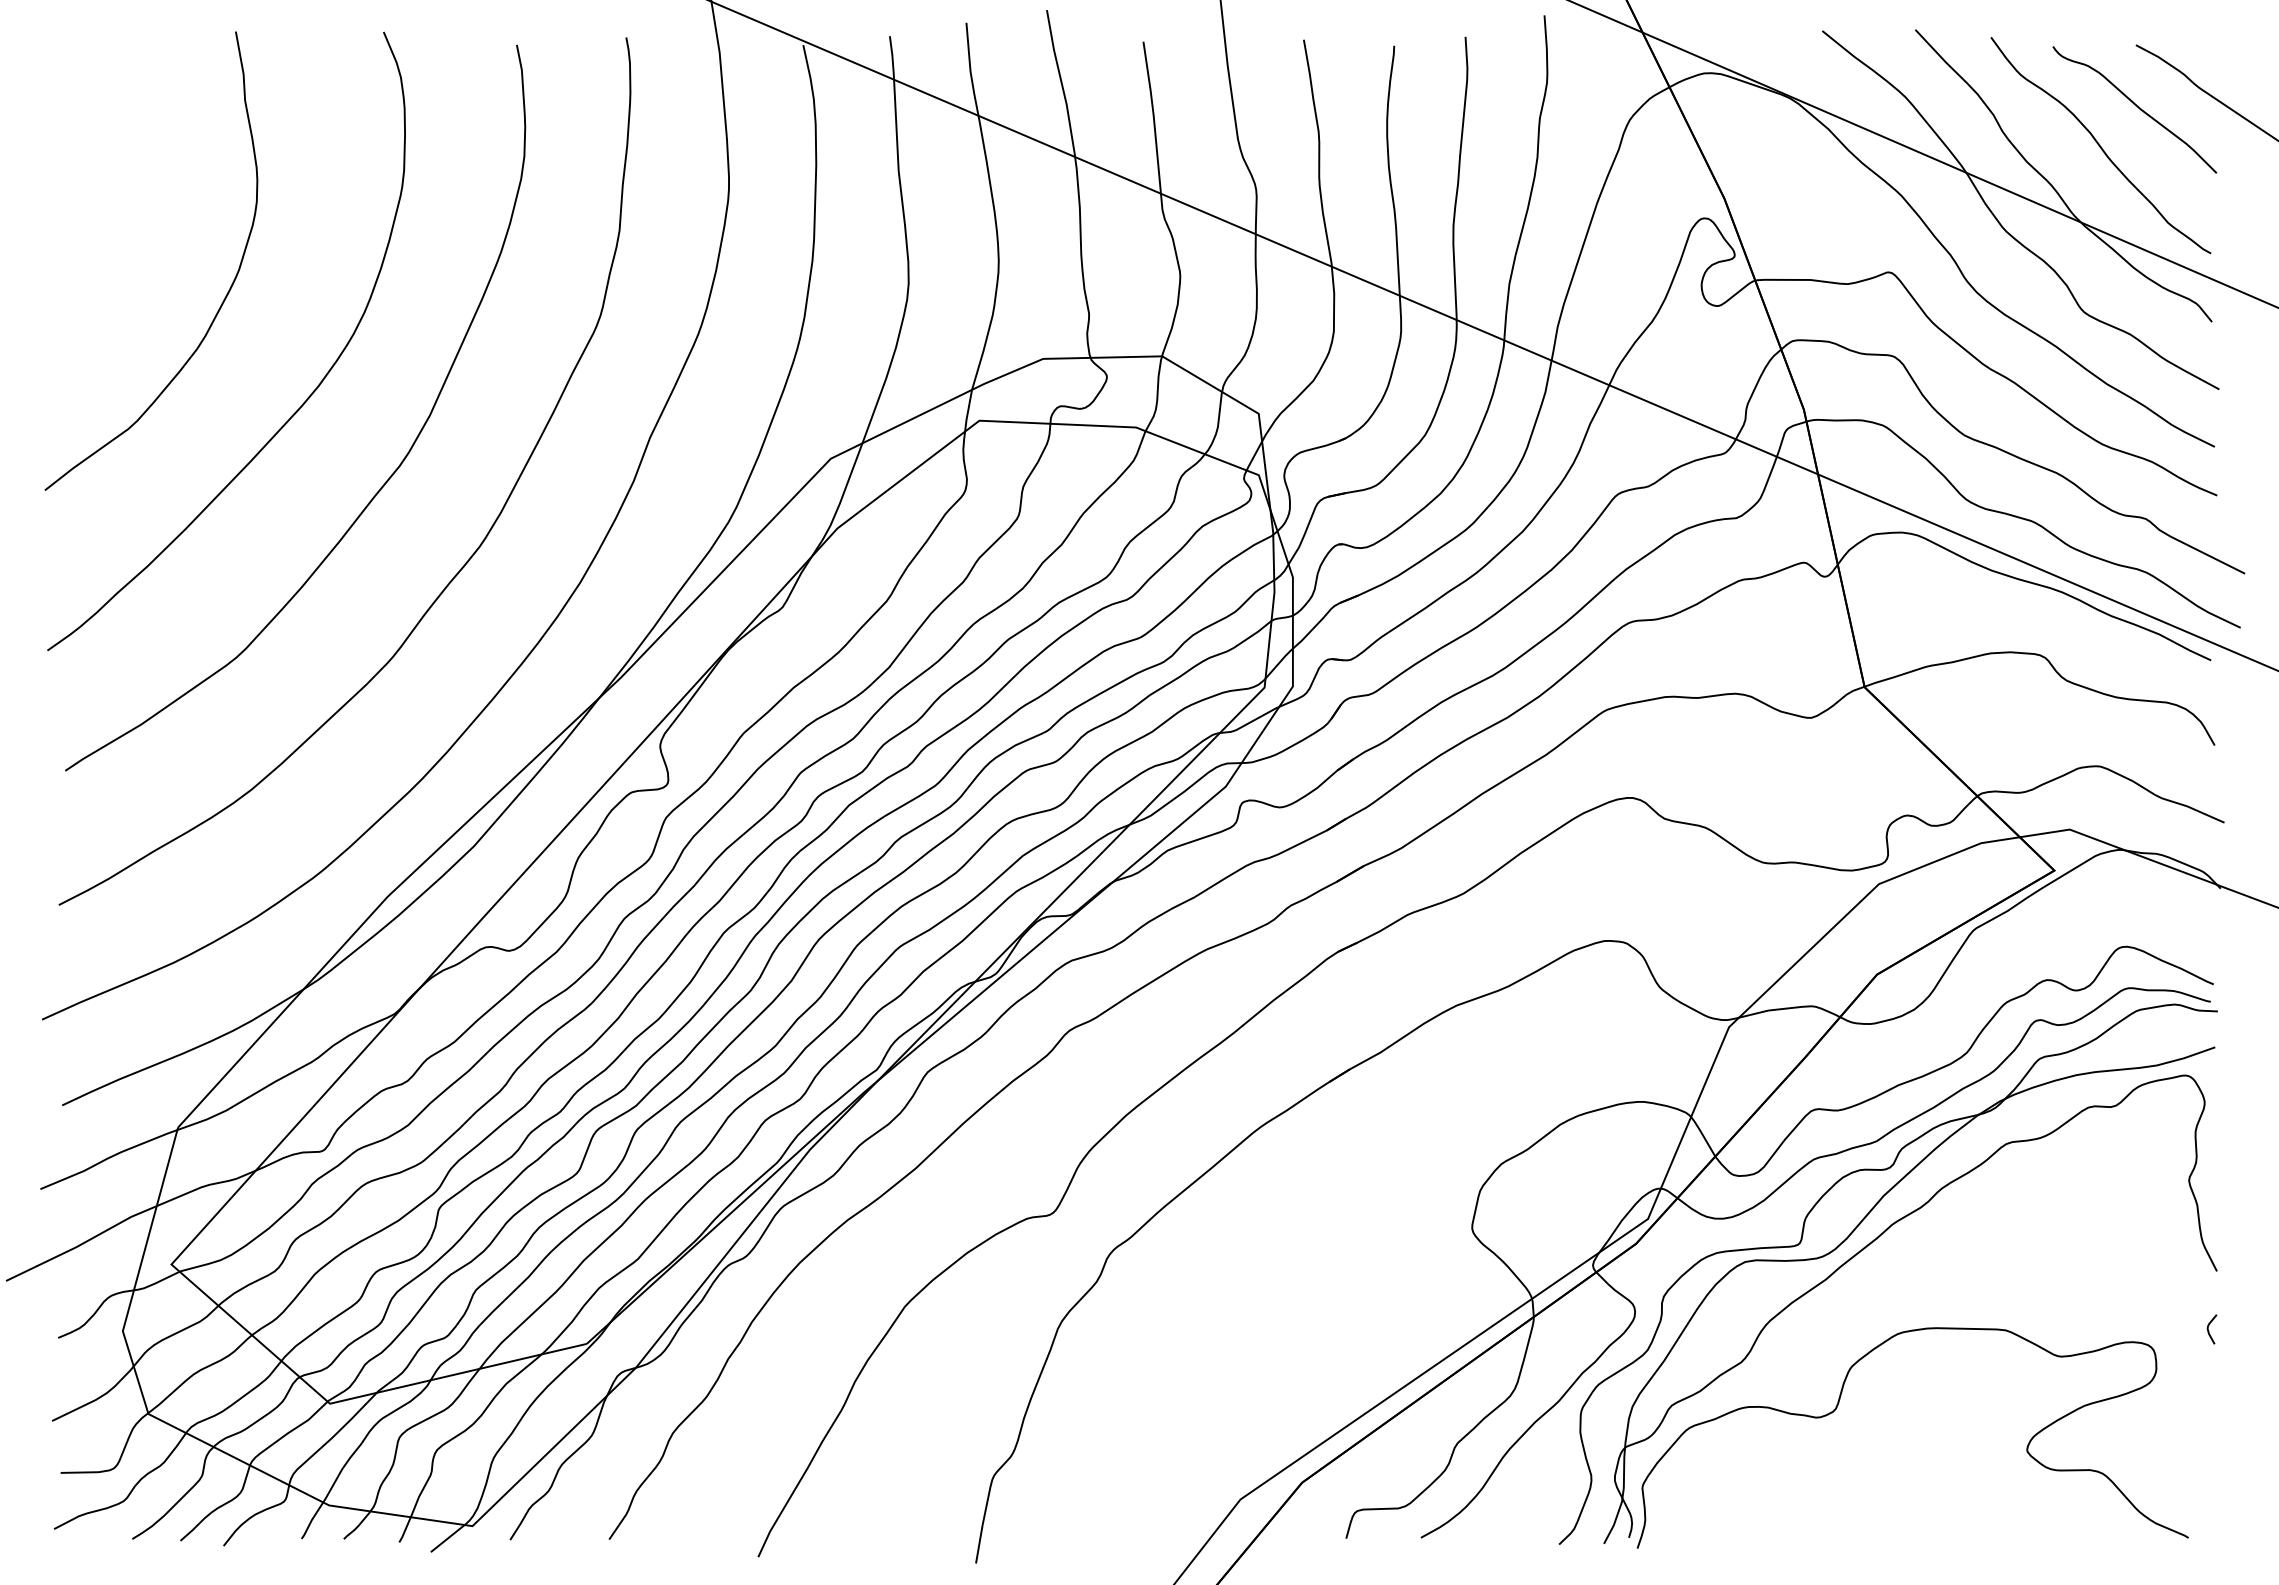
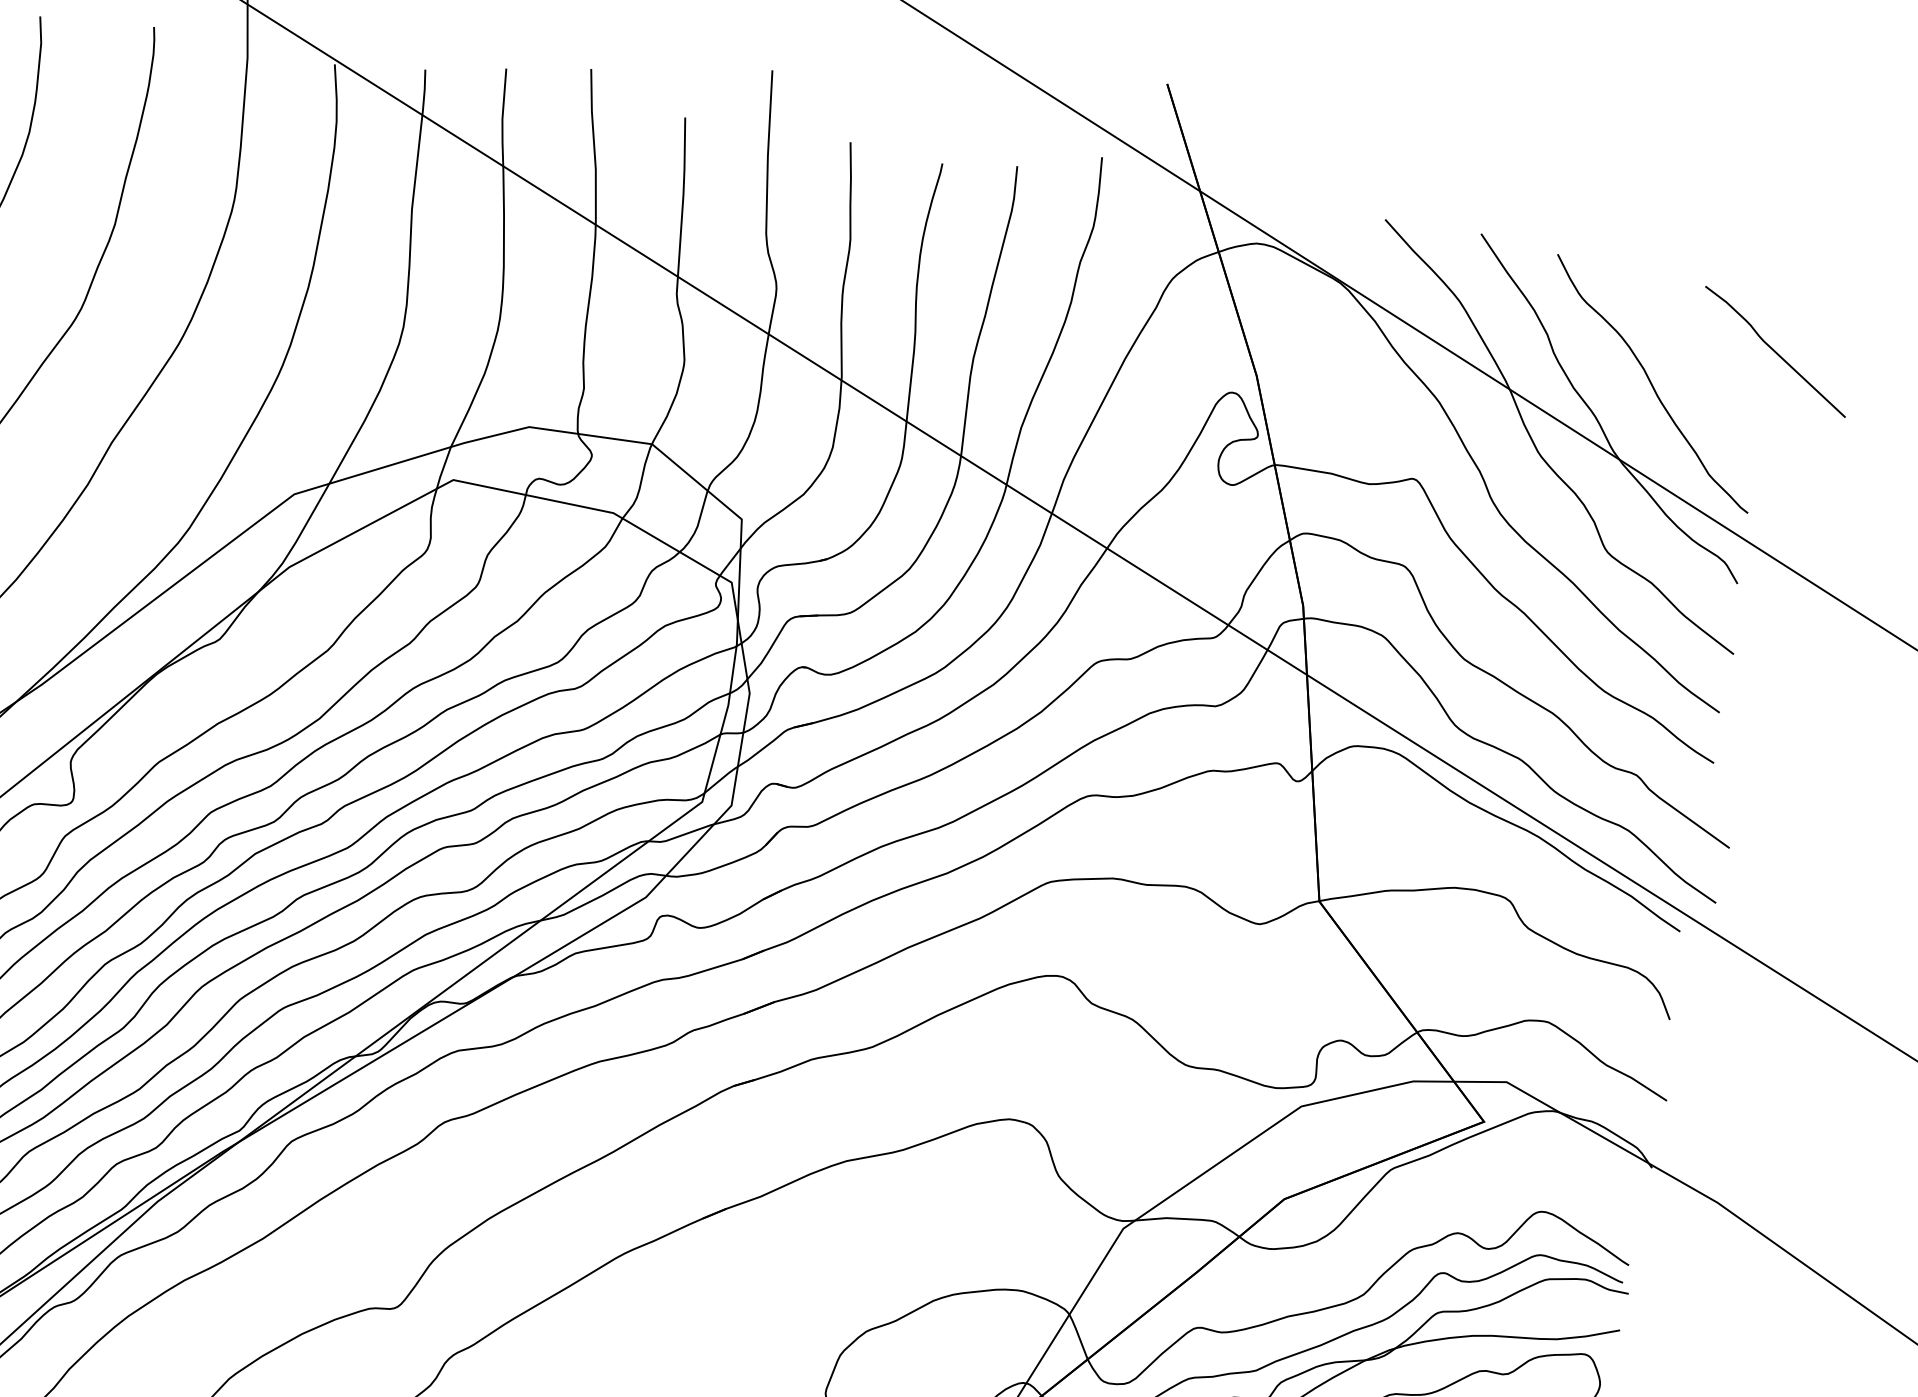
curve: (2136, 106) -> (1695, 349), removed

